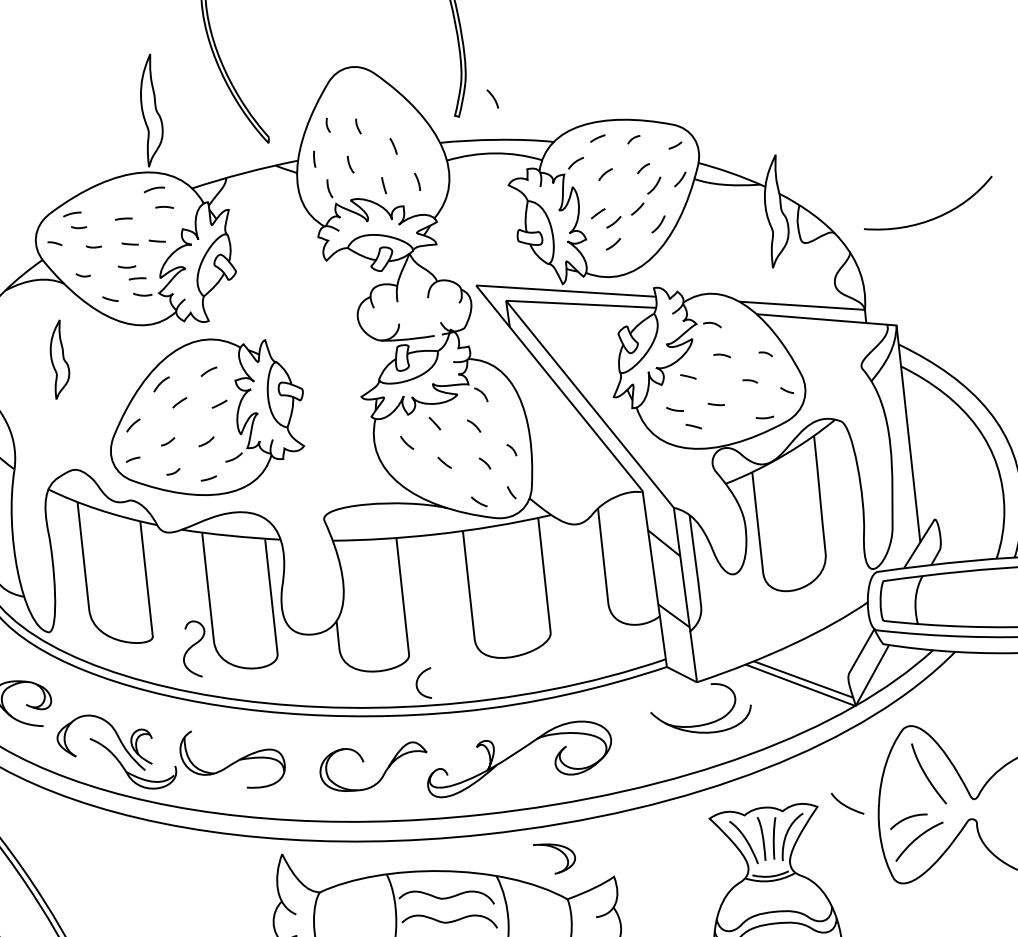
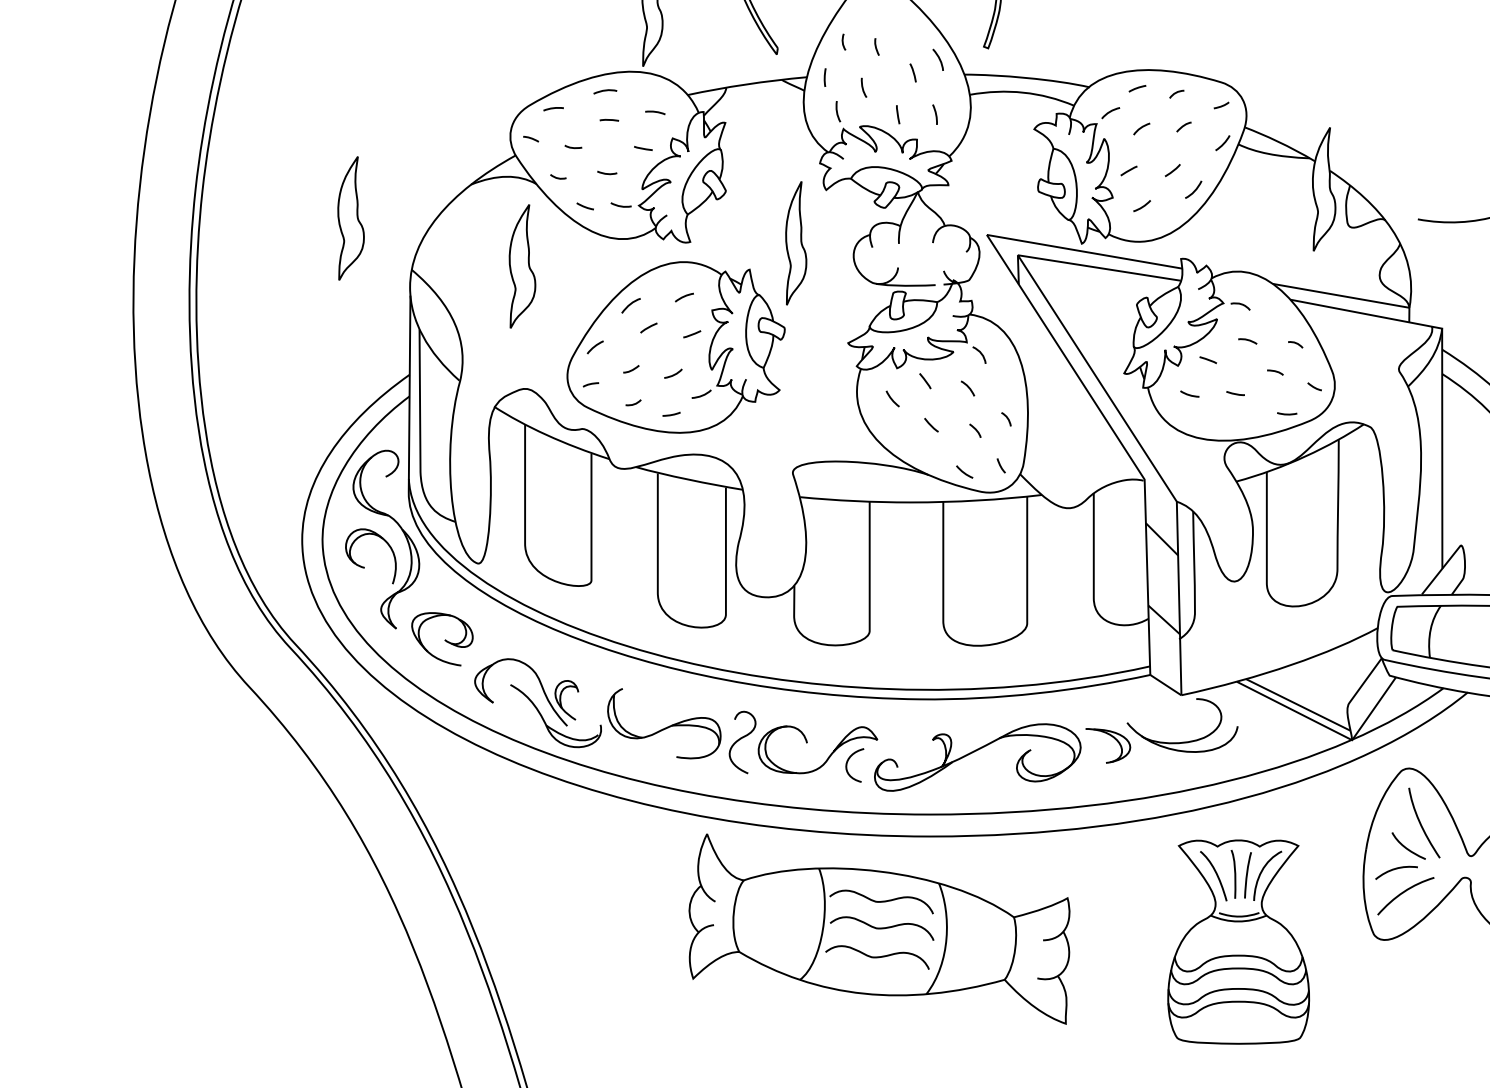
curve: (492, 98) -> (938, 59), moved
curve: (654, 185) -> (1194, 146), removed
curve: (154, 189) -> (605, 91), moved
curve: (613, 222) -> (1144, 182), removed
curve: (79, 227) -> (559, 124), removed
line: (130, 244) -> (613, 148), removed
curve: (137, 278) -> (617, 186), removed
part: (304, 311) -> (796, 243), added
part: (59, 359) -> (522, 266), size x1.43
line: (693, 426) -> (1207, 415), removed
curve: (193, 646) -> (741, 739), moved
curve: (417, 684) -> (847, 765), moved
curve: (845, 805) -> (1406, 847), moved
part: (560, 851) -> (1114, 739), moved

